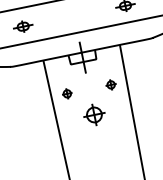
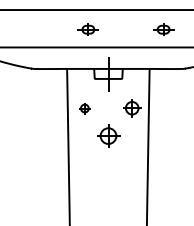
part: (22, 26) -> (87, 29), moved
part: (110, 85) -> (131, 108), size x1.6

